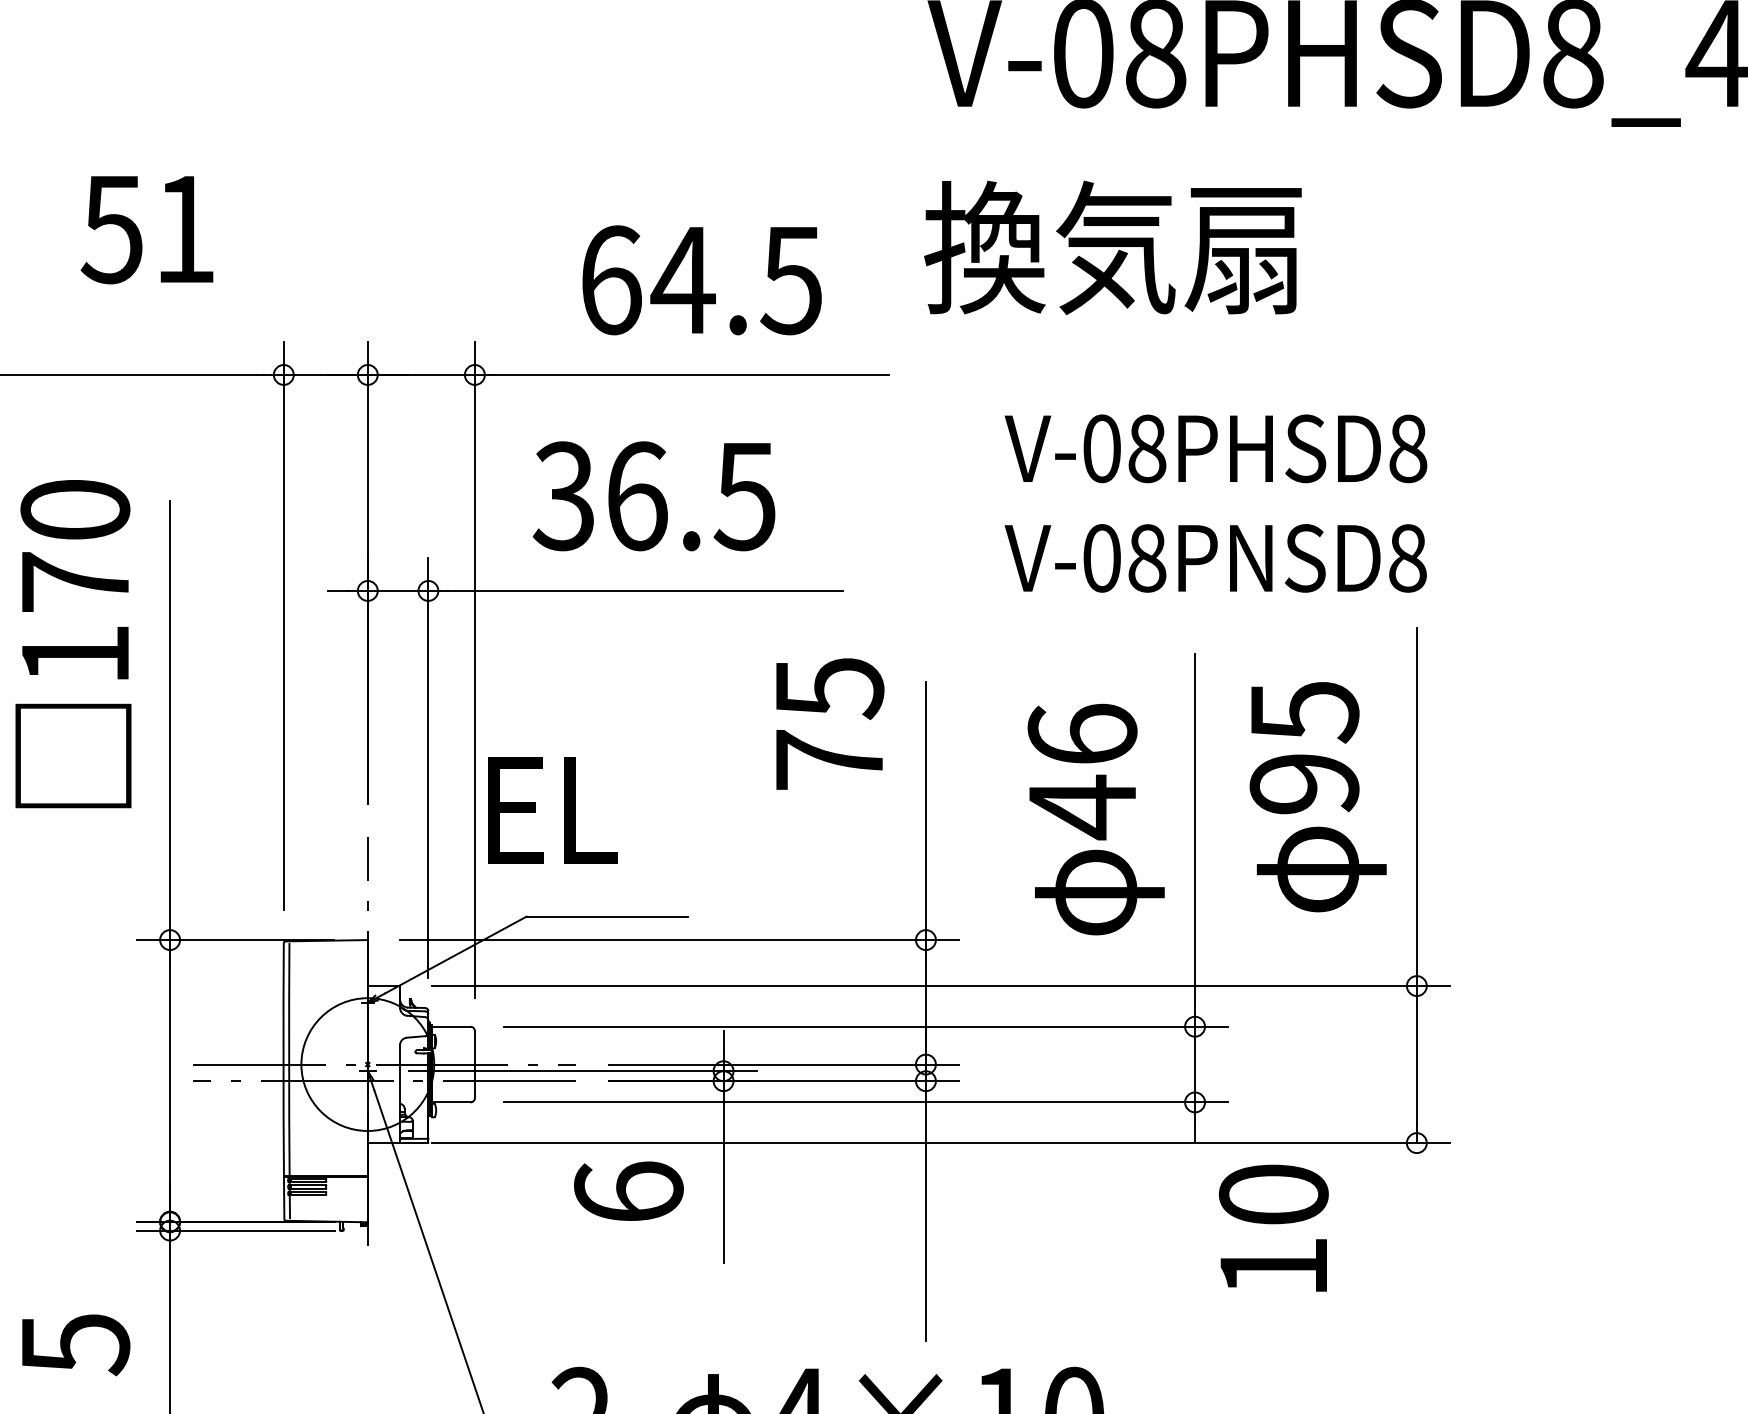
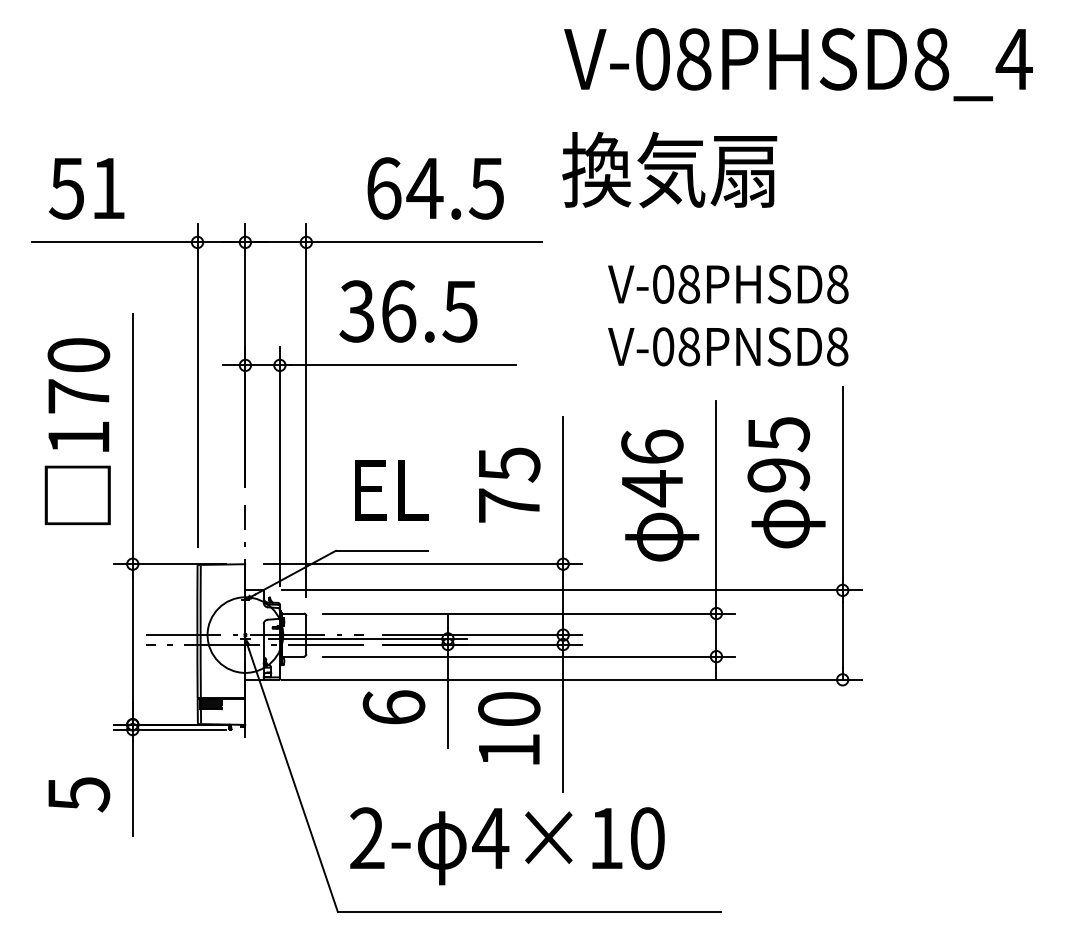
text: (146, 229) -> (86, 188), moved
text: (72, 643) -> (77, 431), moved
text: (829, 722) -> (509, 484), moved
text: (552, 810) -> (391, 490), moved
text: (1274, 1228) -> (509, 728), moved

